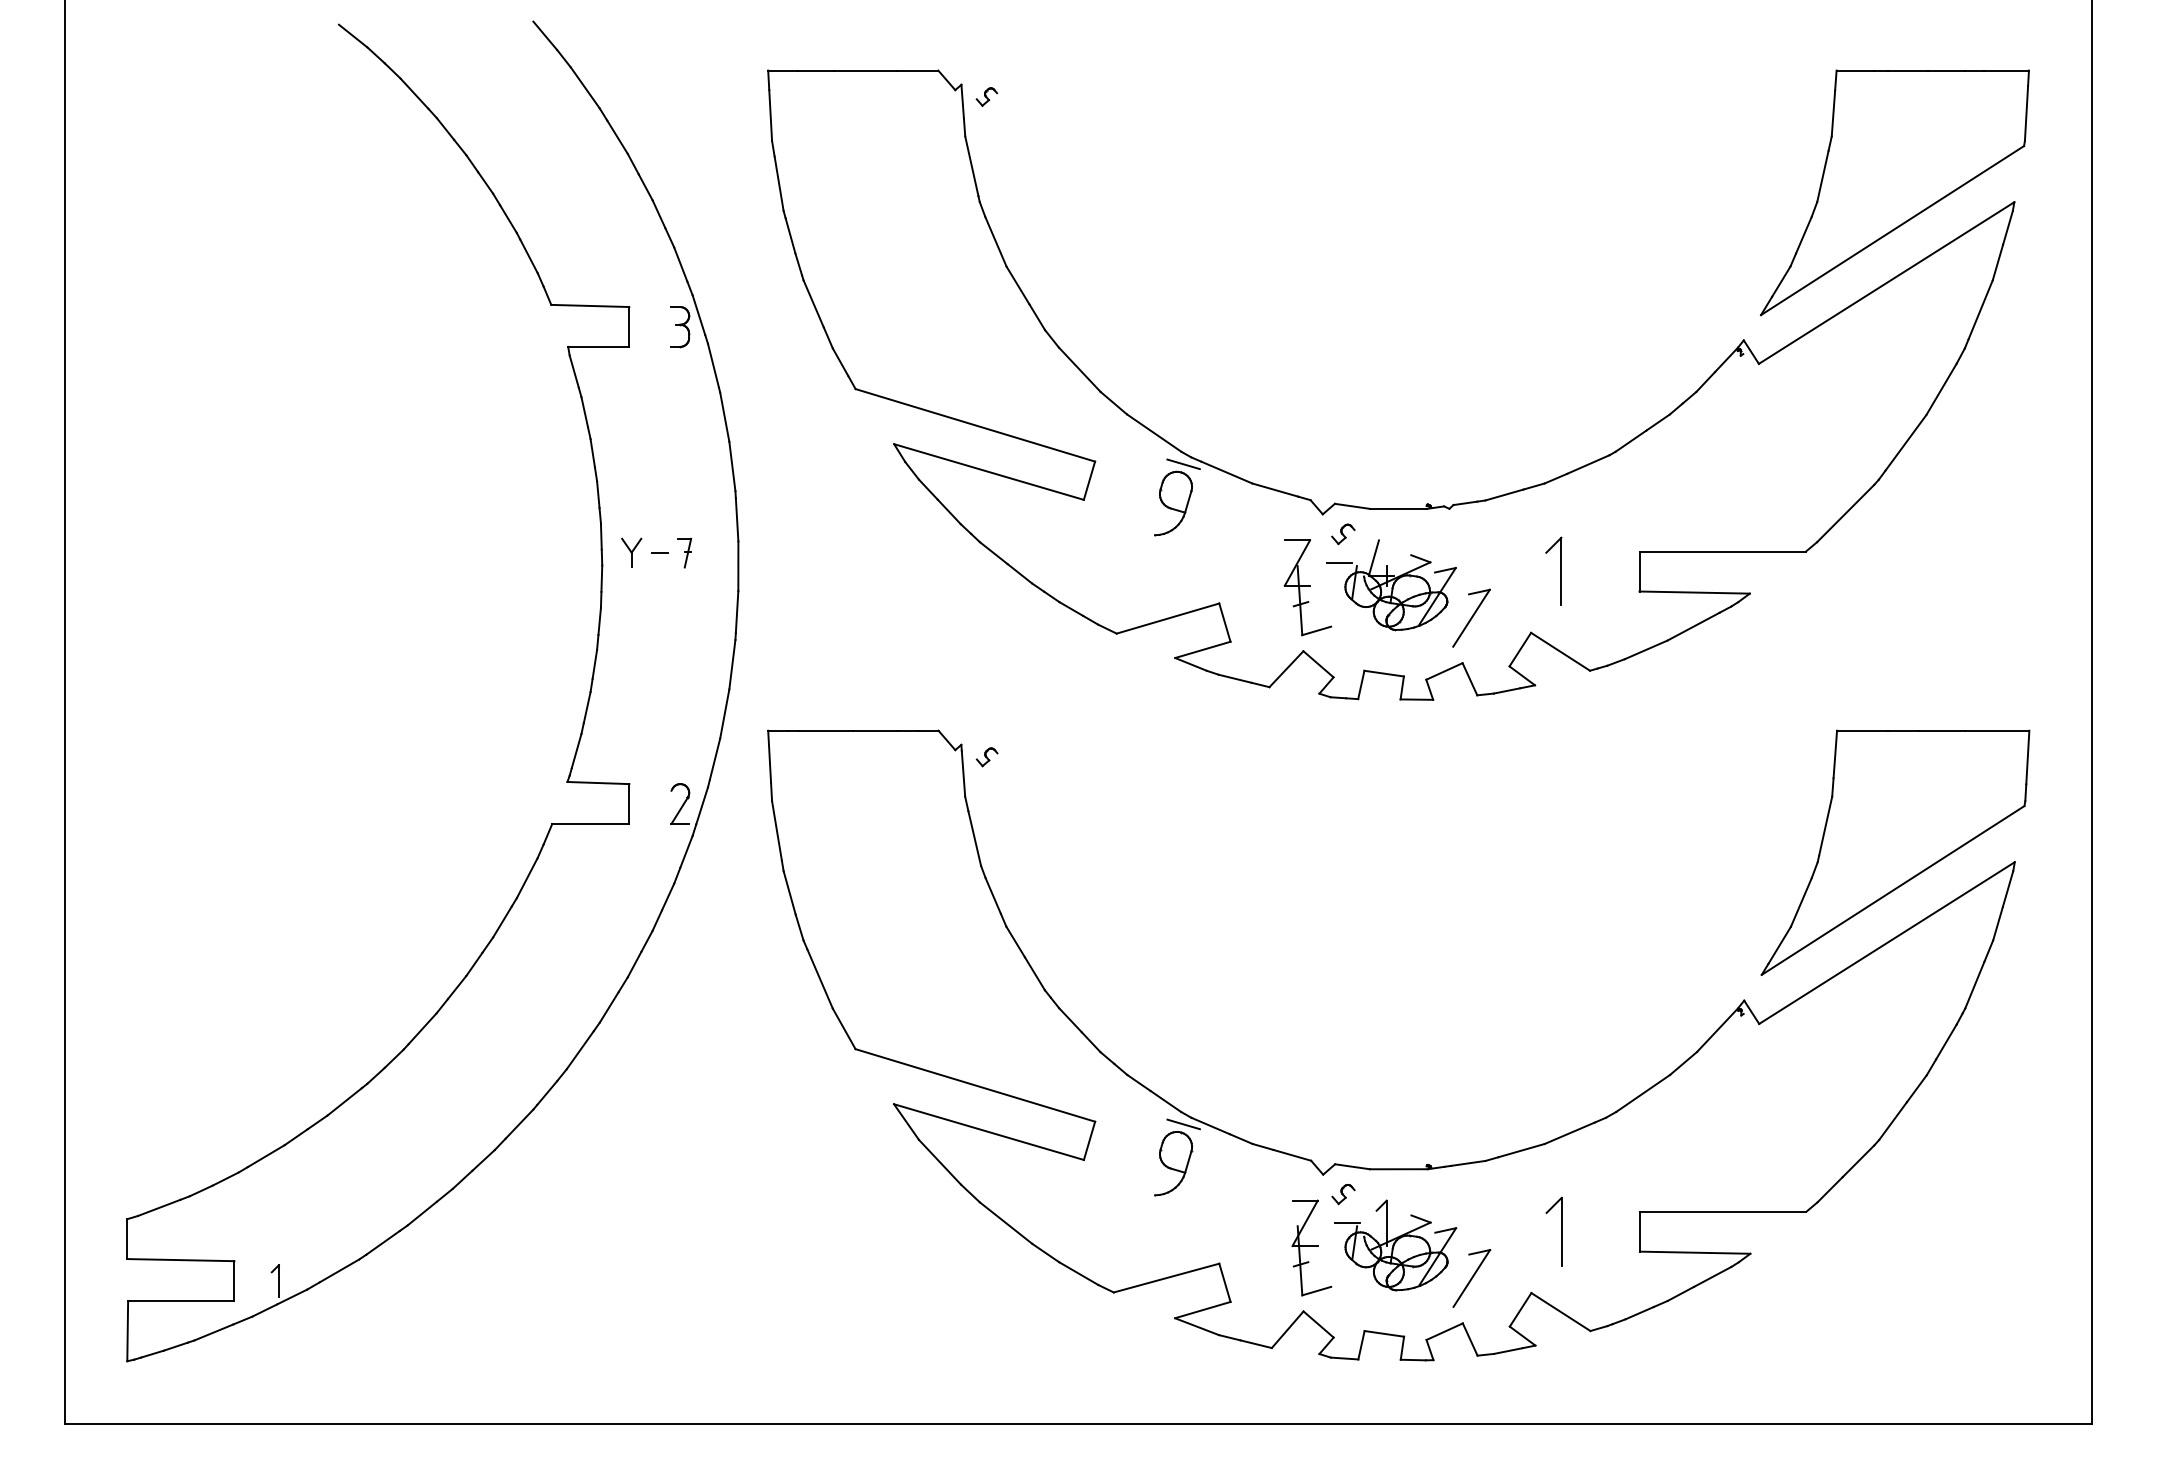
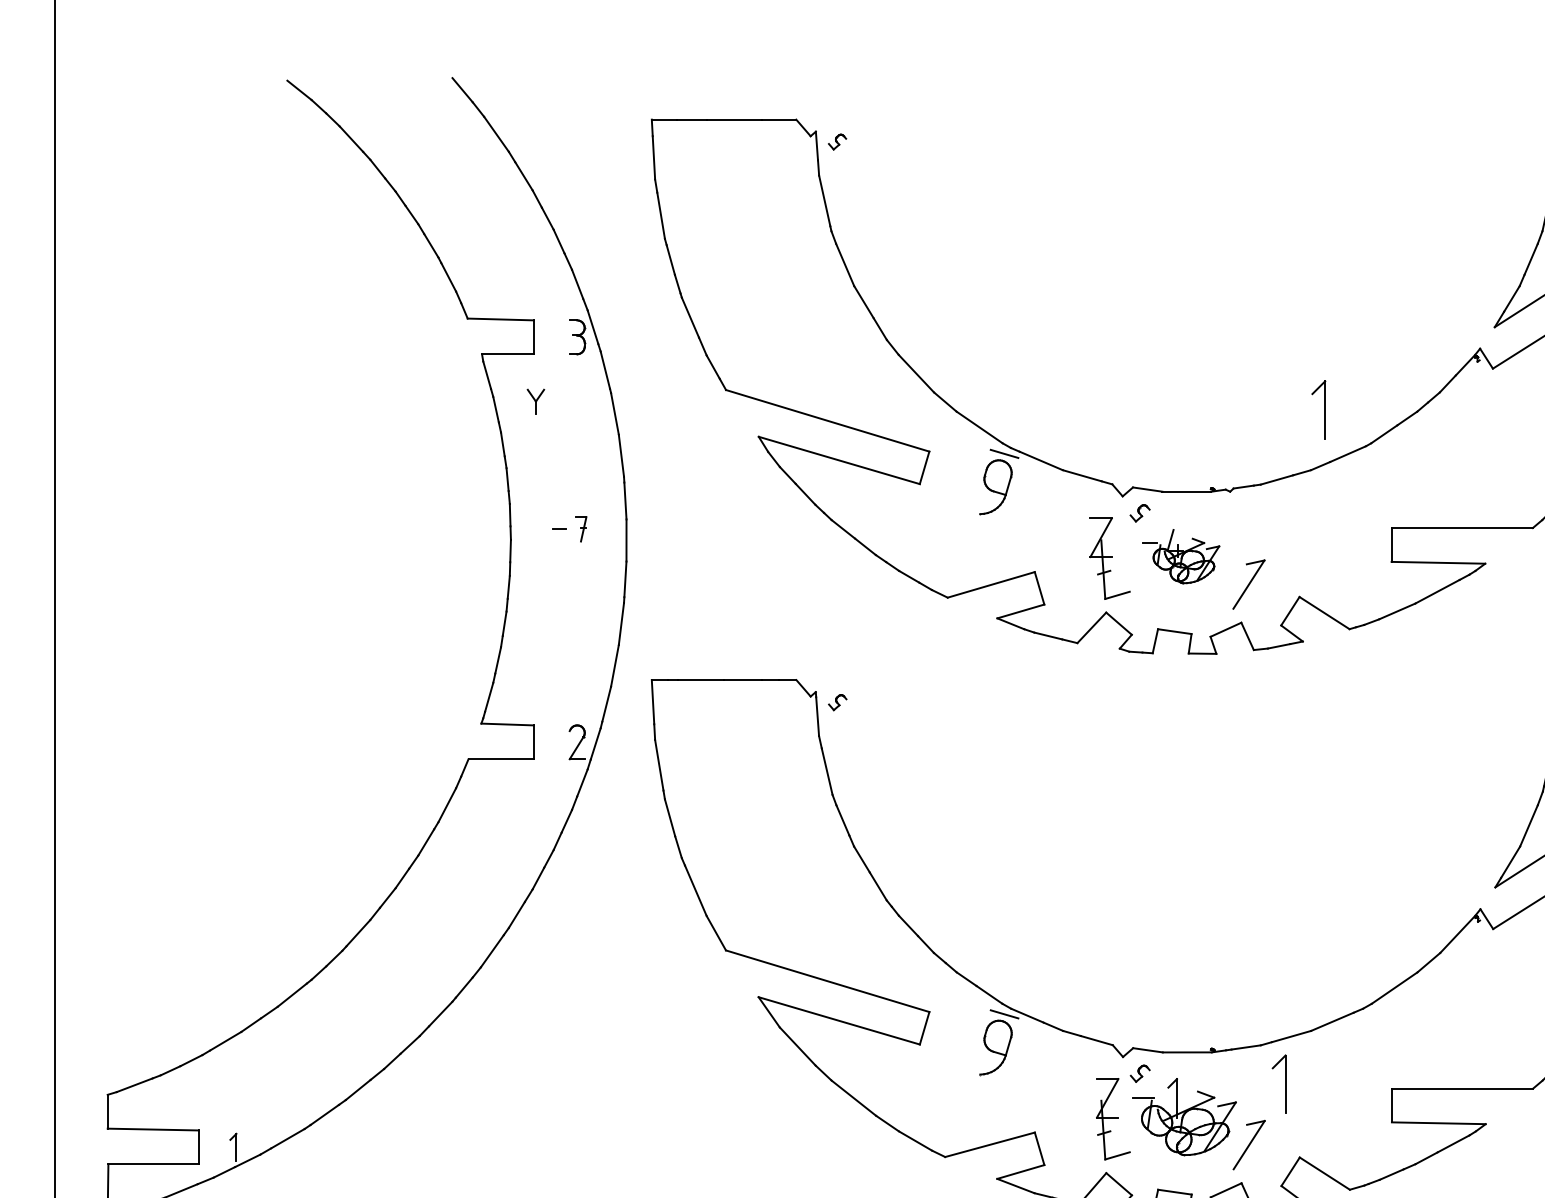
part: (631, 552) -> (535, 401), moved
part: (1560, 570) -> (1324, 409), moved
part: (1391, 585) -> (1181, 556), size x0.7
part: (1561, 1231) -> (1285, 1084), moved

